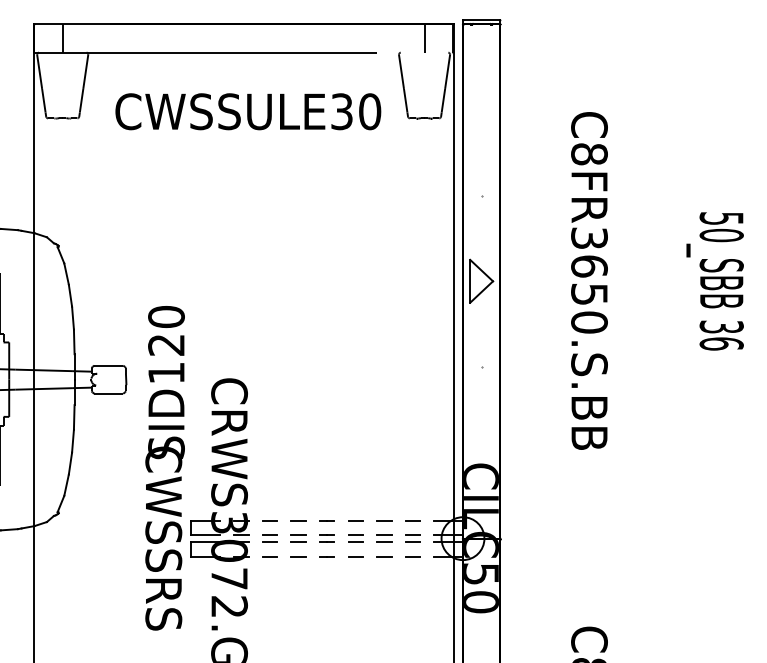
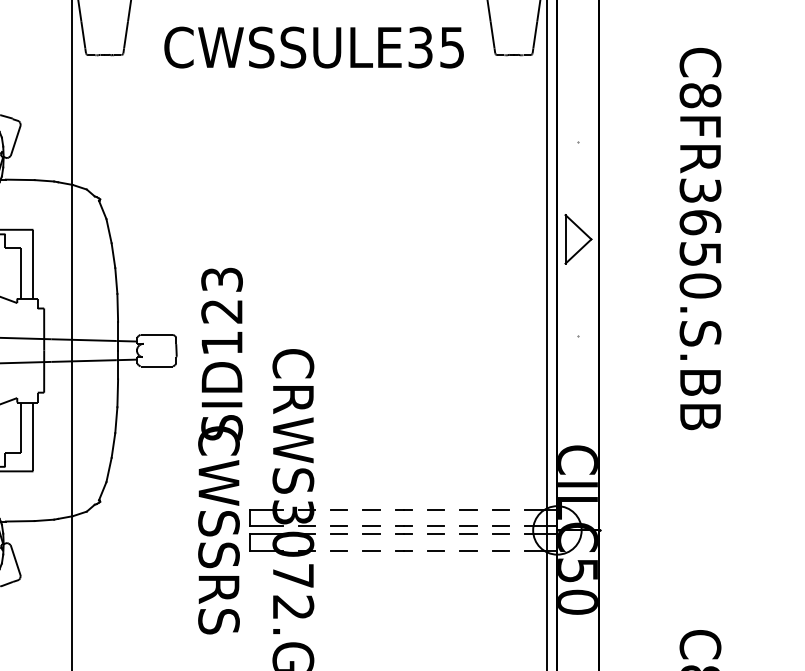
text: (370, 111) -> (452, 47), CWSSULE30 -> CWSSULE35
text: (166, 317) -> (222, 280), SID120 -> SID123

